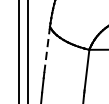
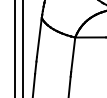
line: (47, 50) -> (39, 38), dashed -> solid

